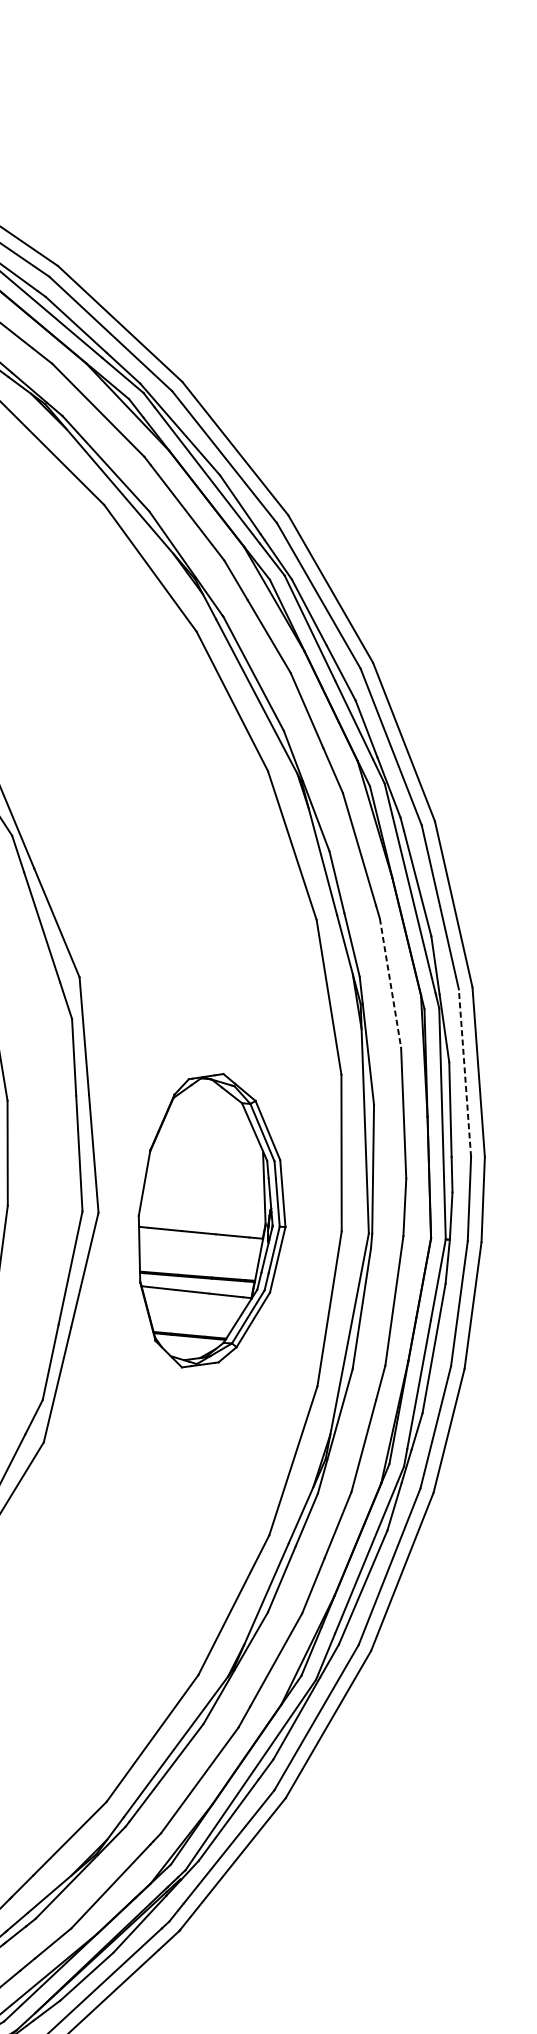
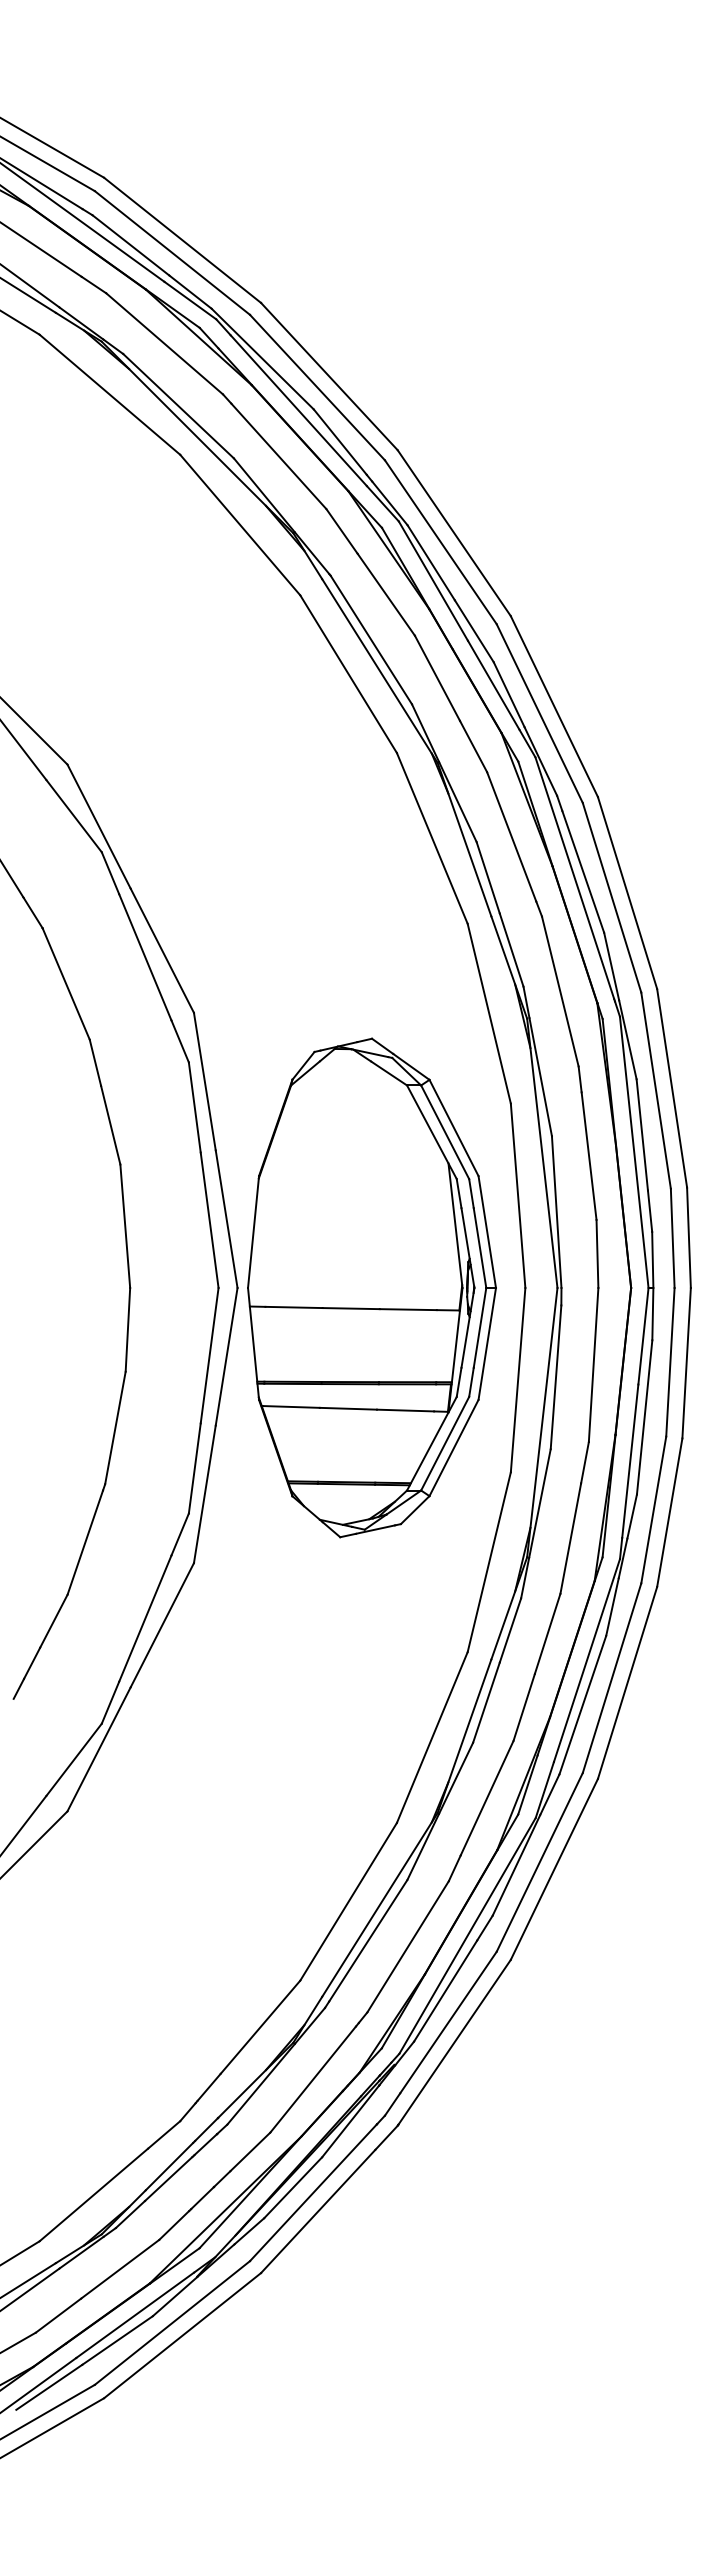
line: (390, 984) -> (560, 992), dashed -> solid
line: (465, 1073) -> (656, 1090), dashed -> solid
part: (211, 1221) -> (371, 1287), size x1.43

